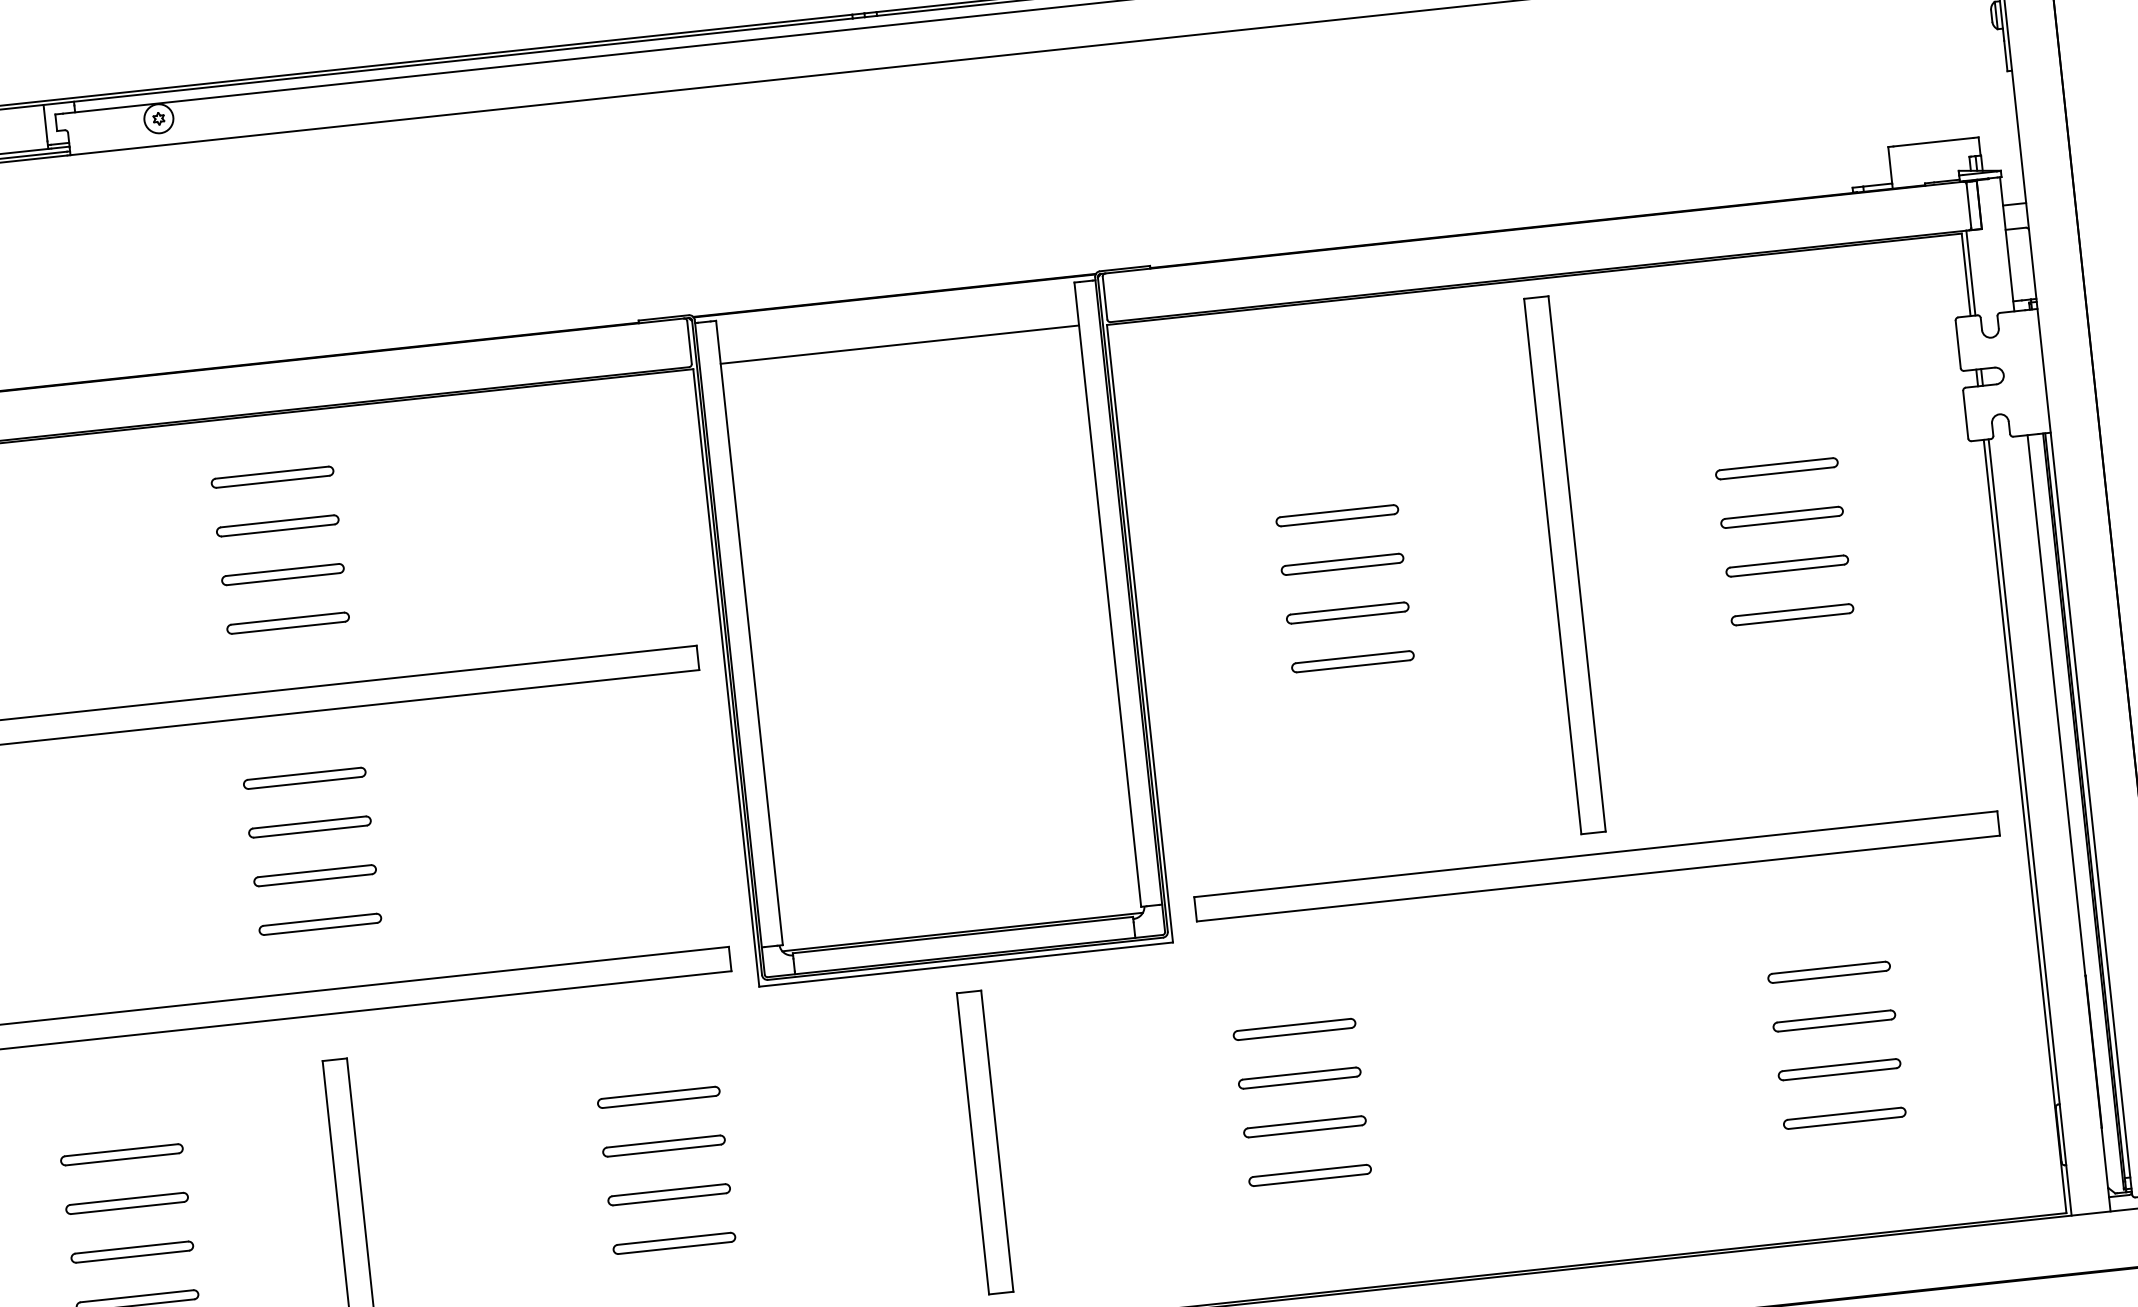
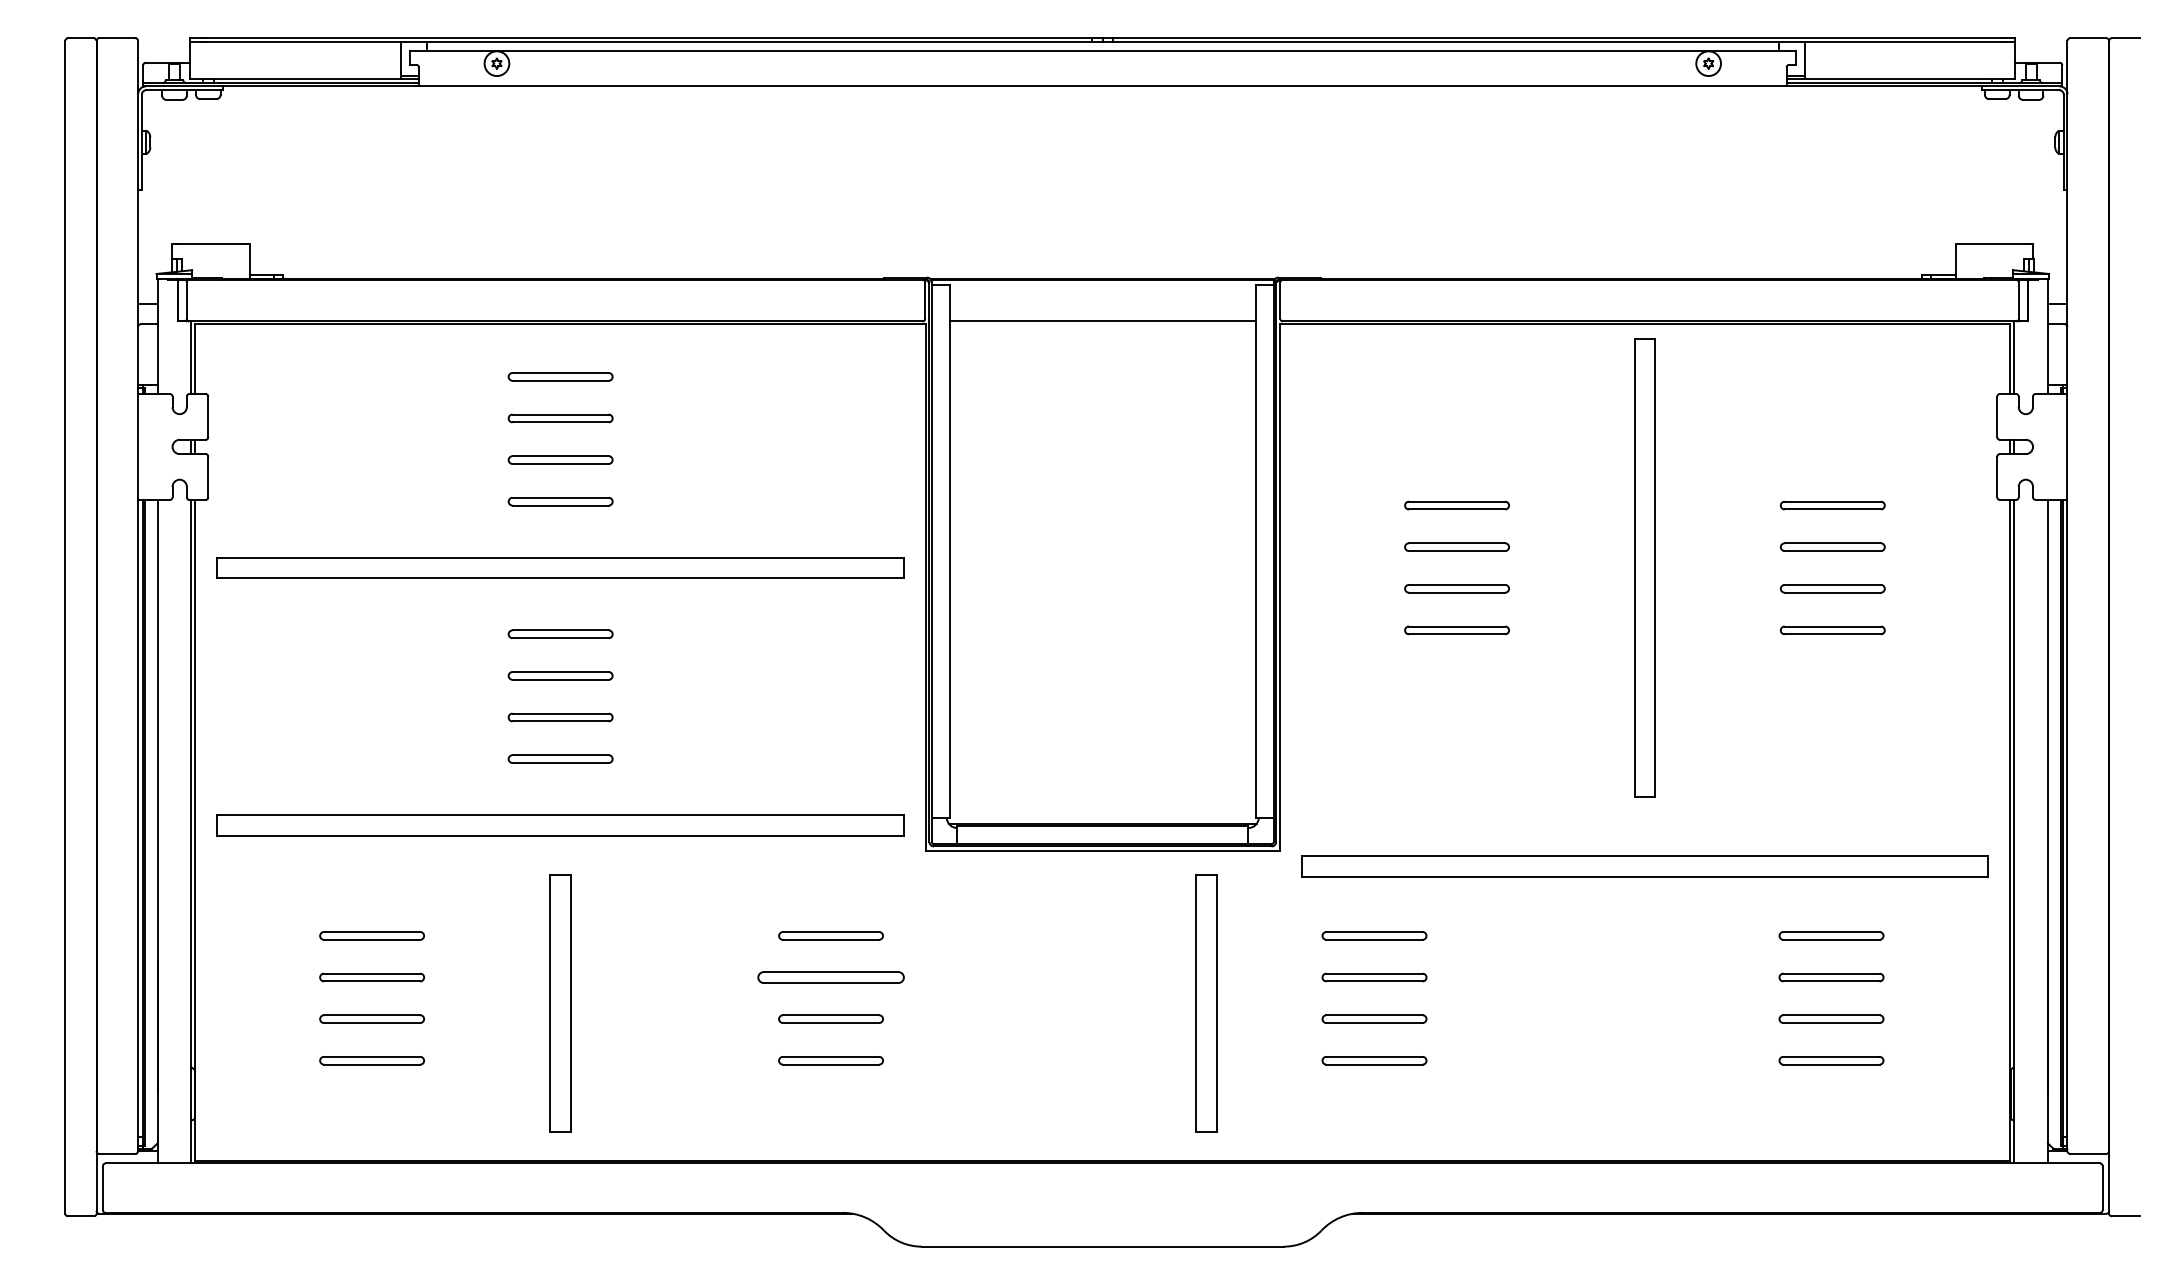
part: (1596, 866) -> (1644, 866), moved
part: (984, 1142) -> (1206, 1003), moved
part: (663, 1146) -> (830, 977), size x1.4

